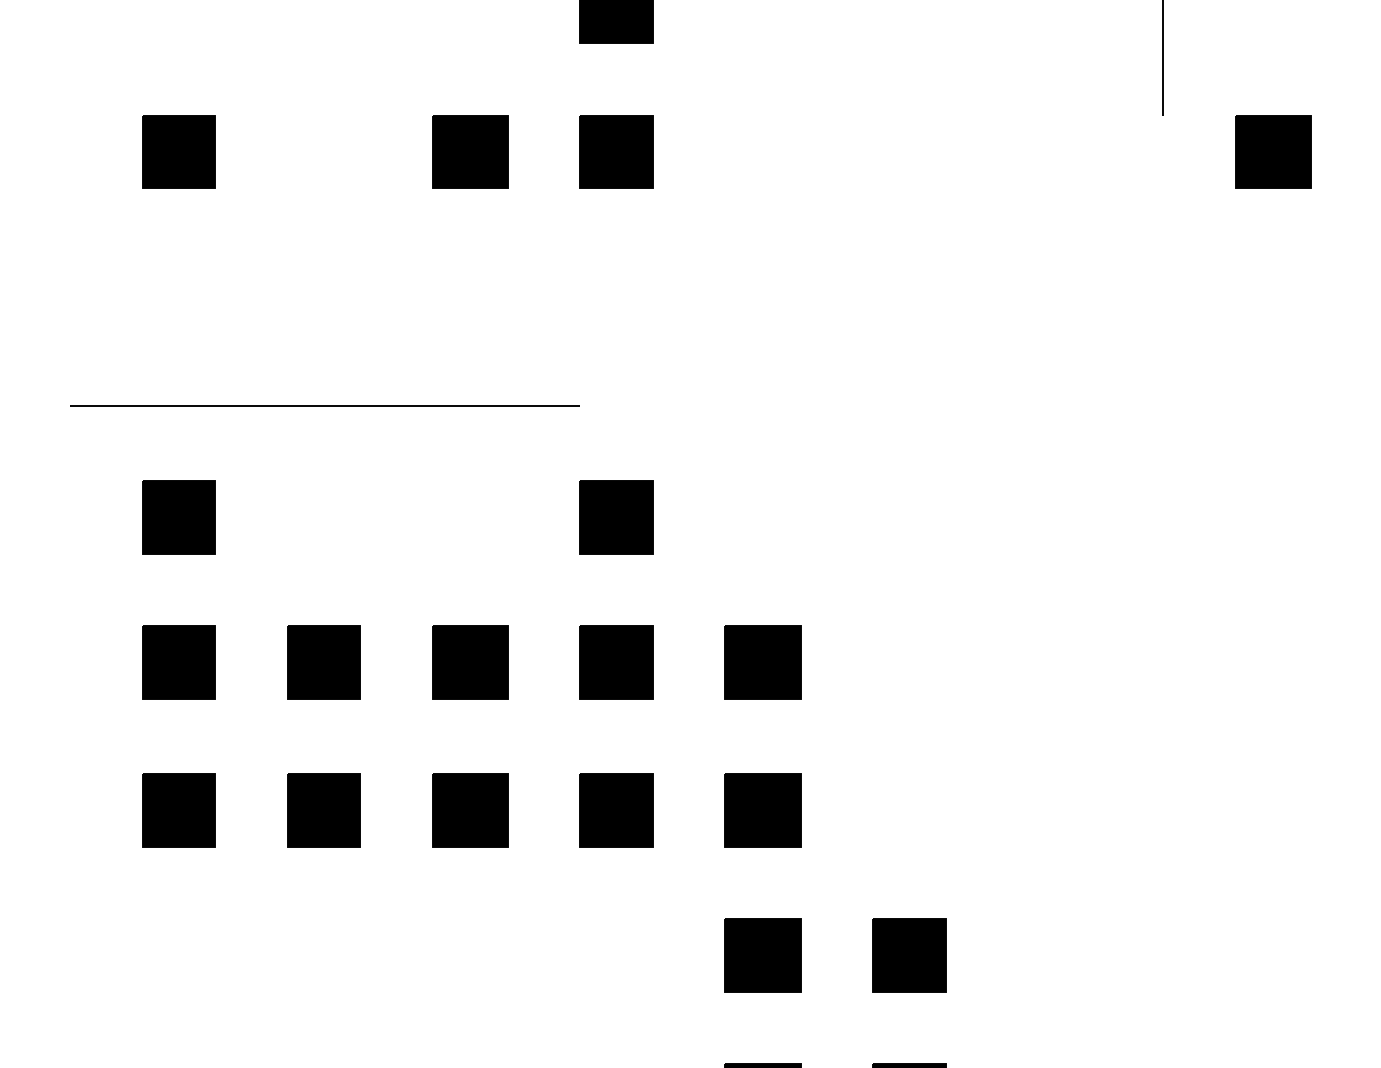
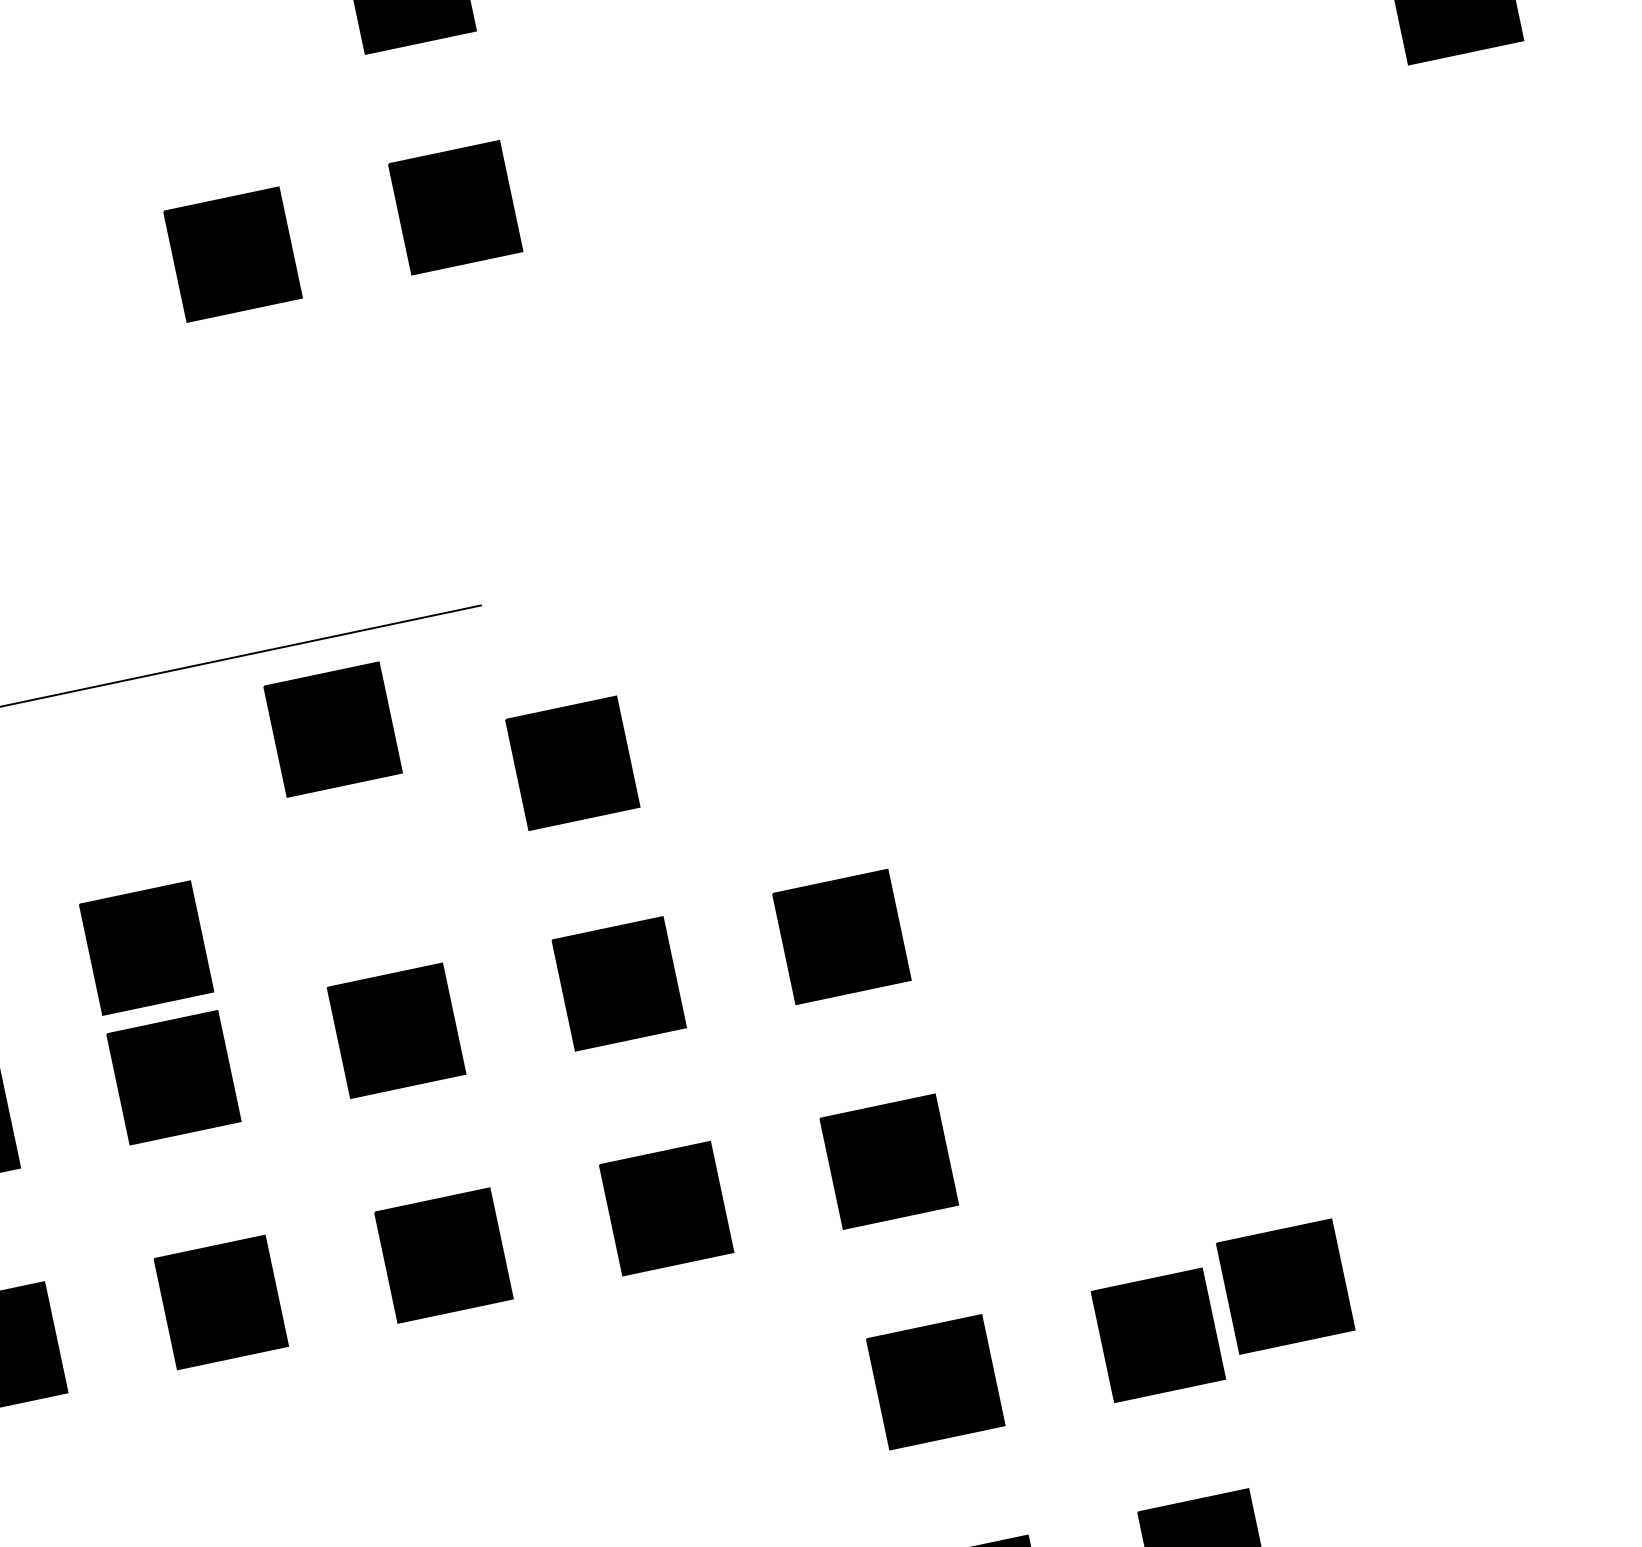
part: (470, 464) -> (333, 729), added
part: (323, 577) -> (146, 948), added
part: (995, 941) -> (1284, 1286), added

